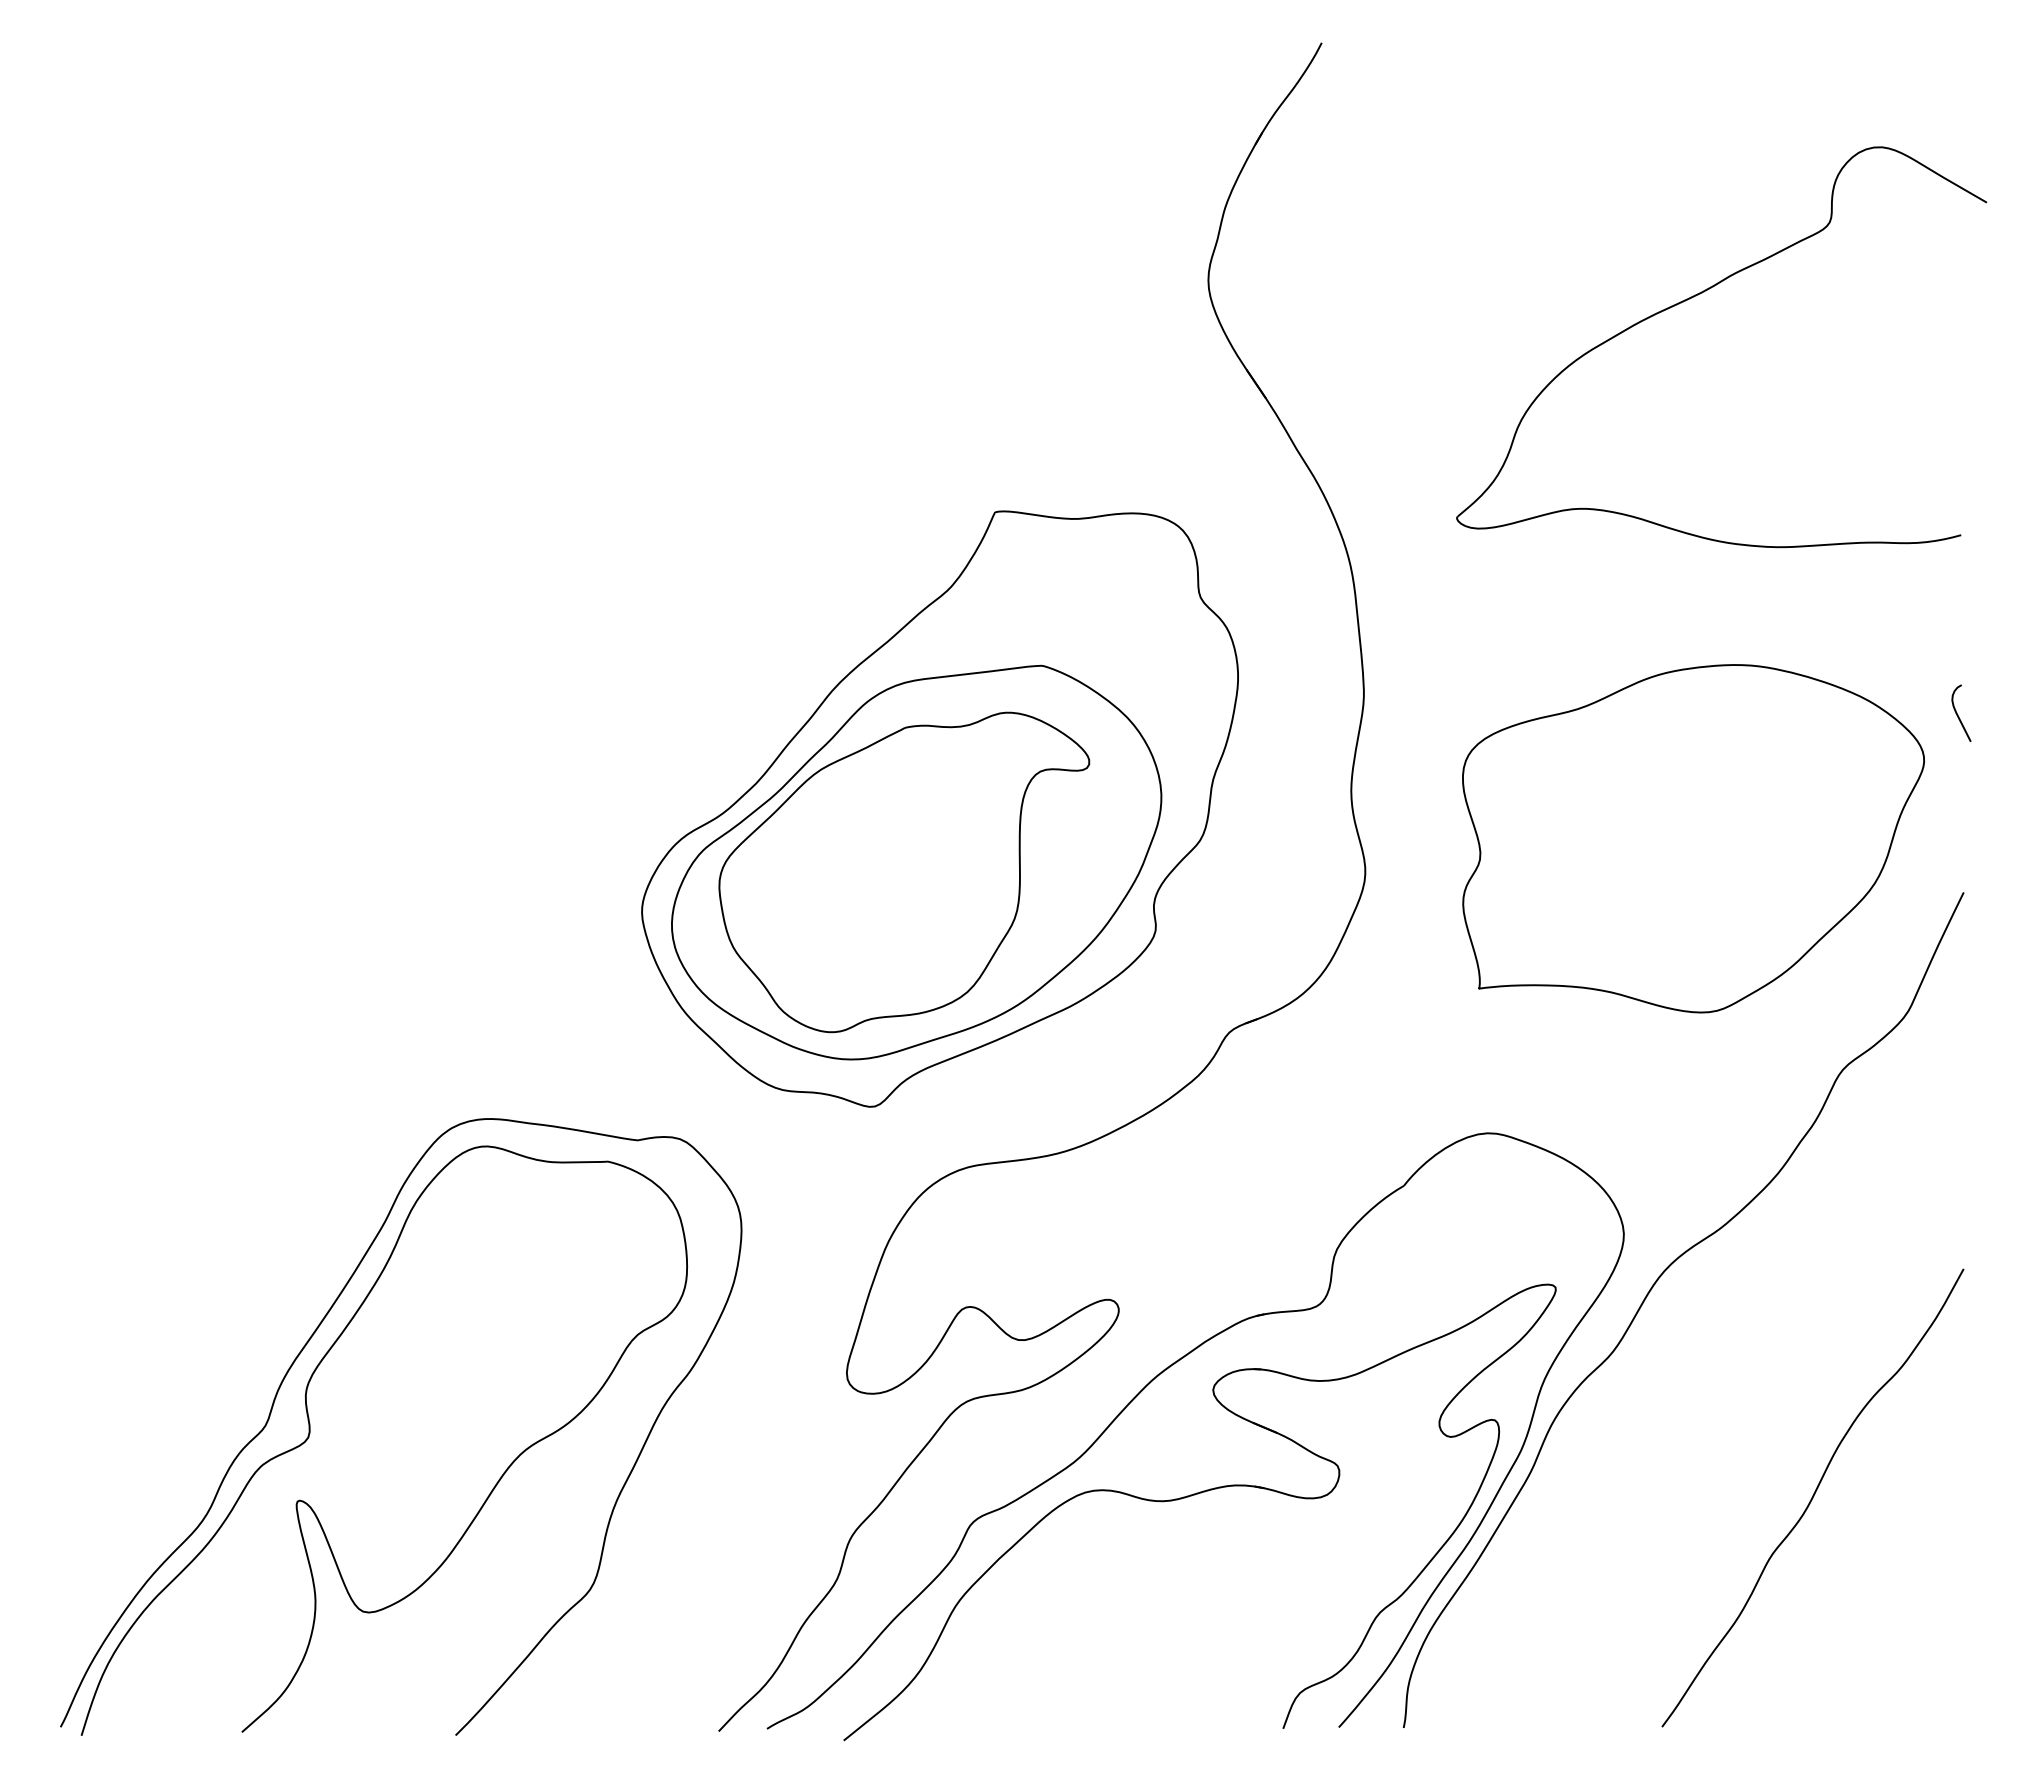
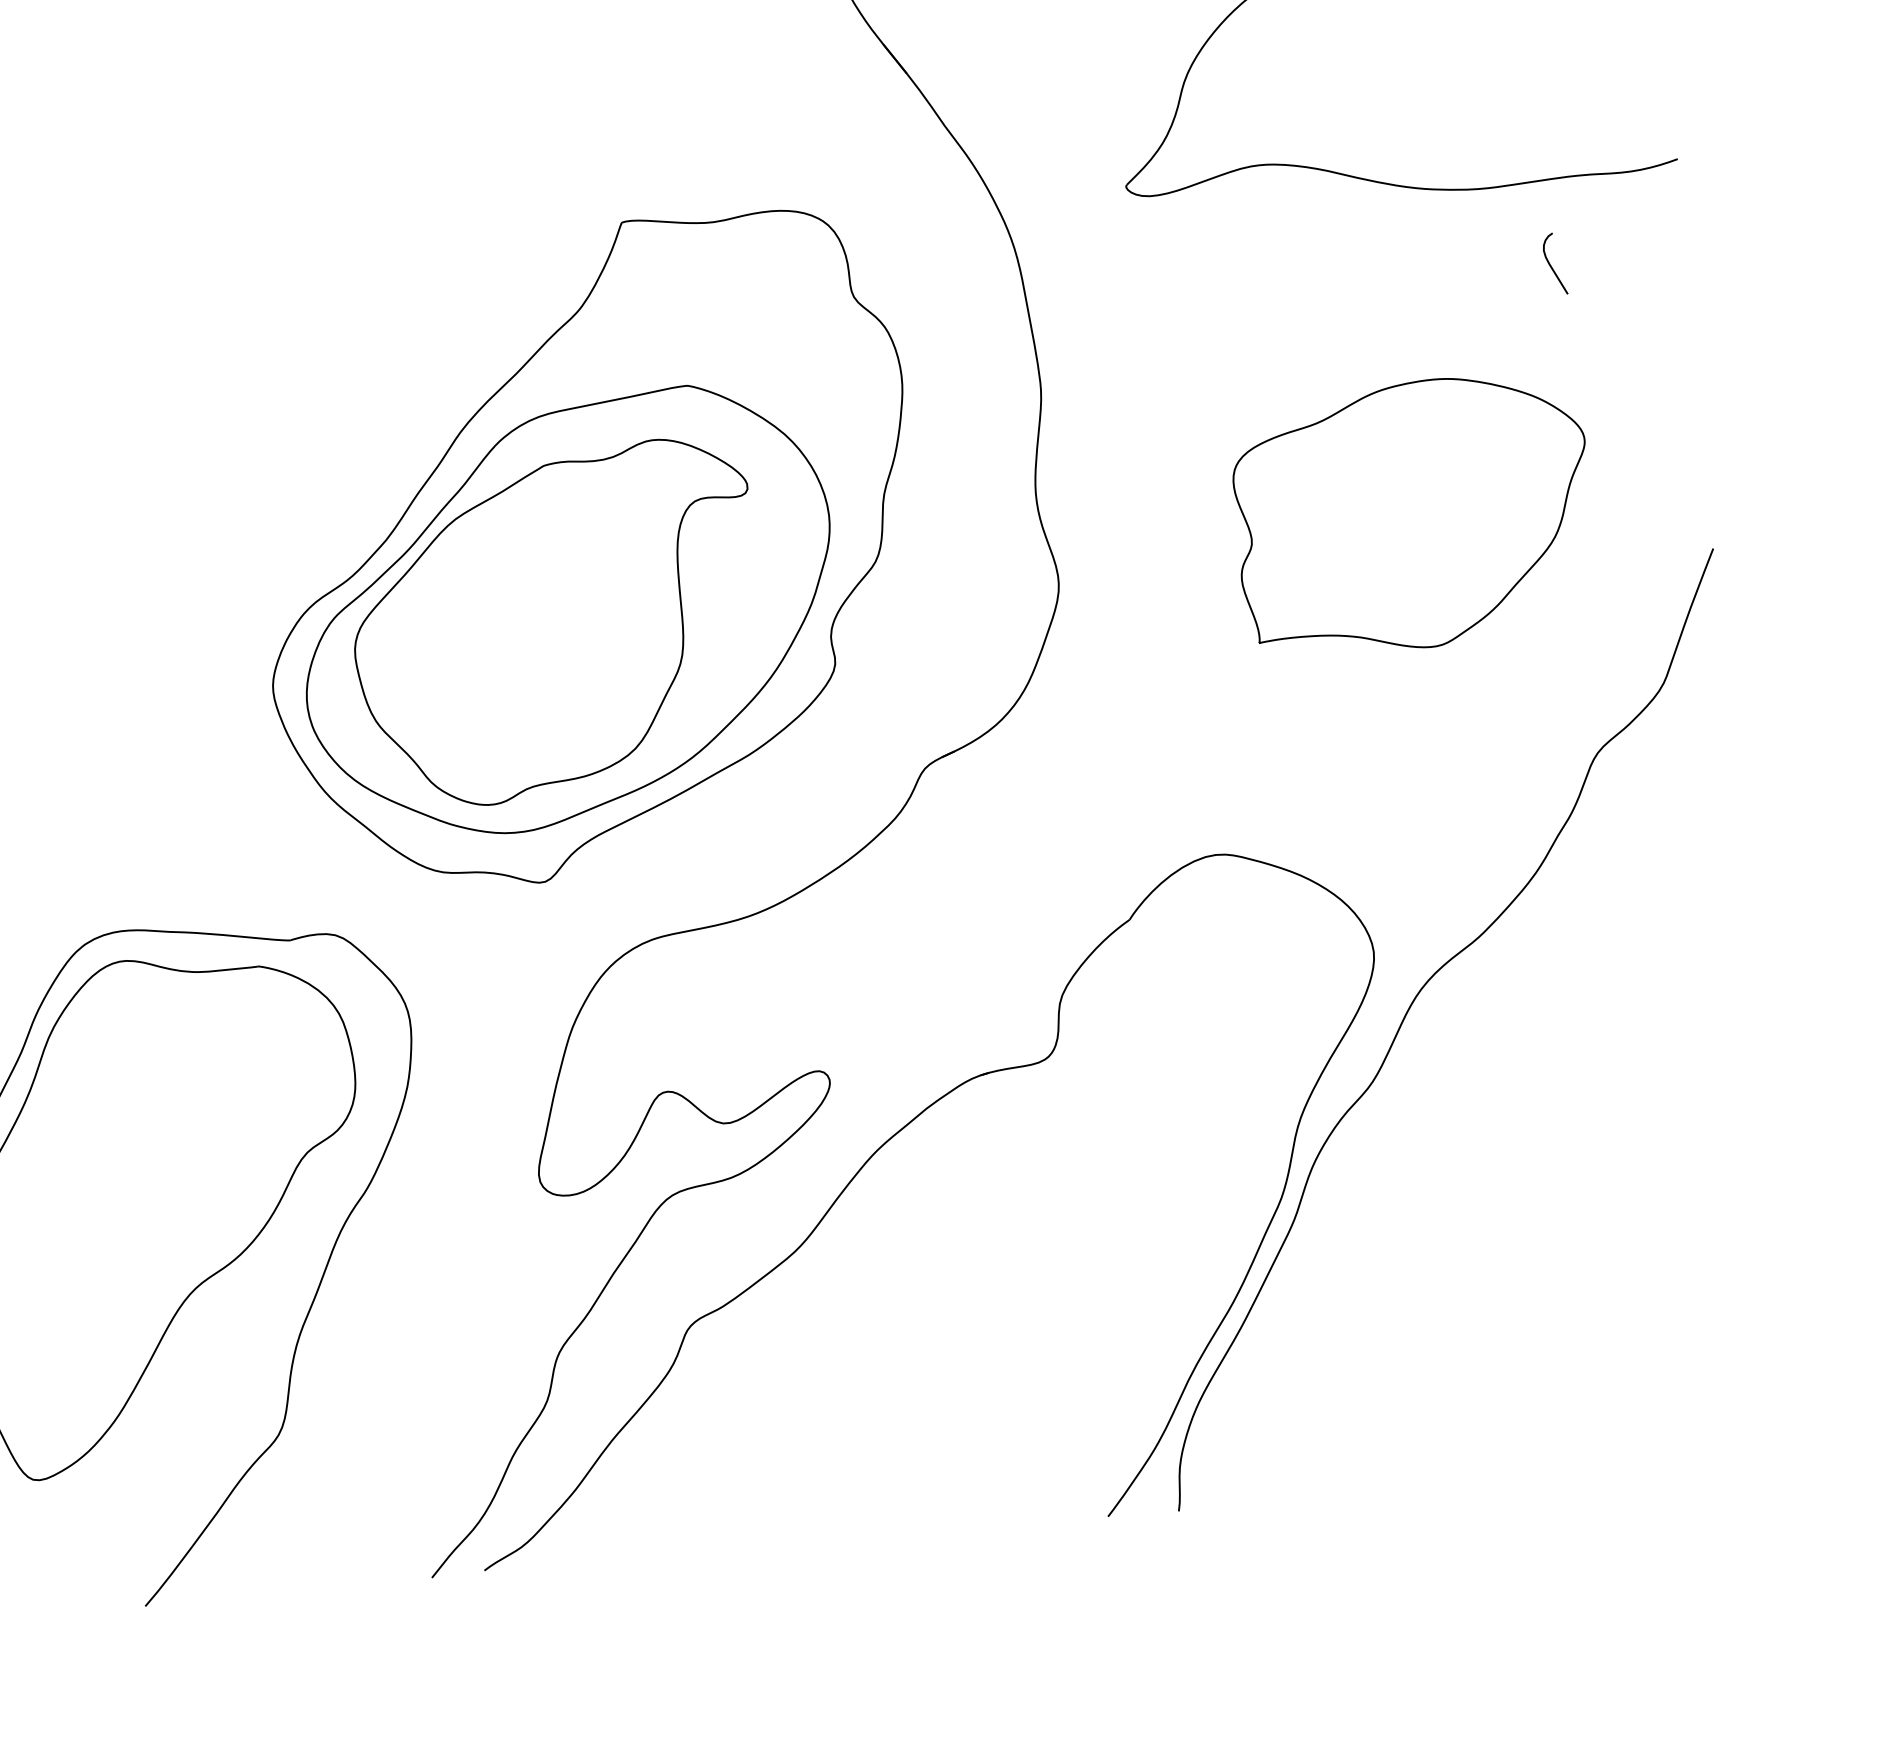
curve: (1958, 714) -> (1551, 265), moved
part: (1693, 838) -> (1413, 514), size x0.7
part: (1195, 1495) -> (930, 1276), removed
curve: (1812, 1497) -> (1603, 1222), removed

